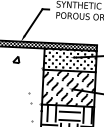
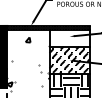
hatch: (70, 60) -> (69, 38), removed

